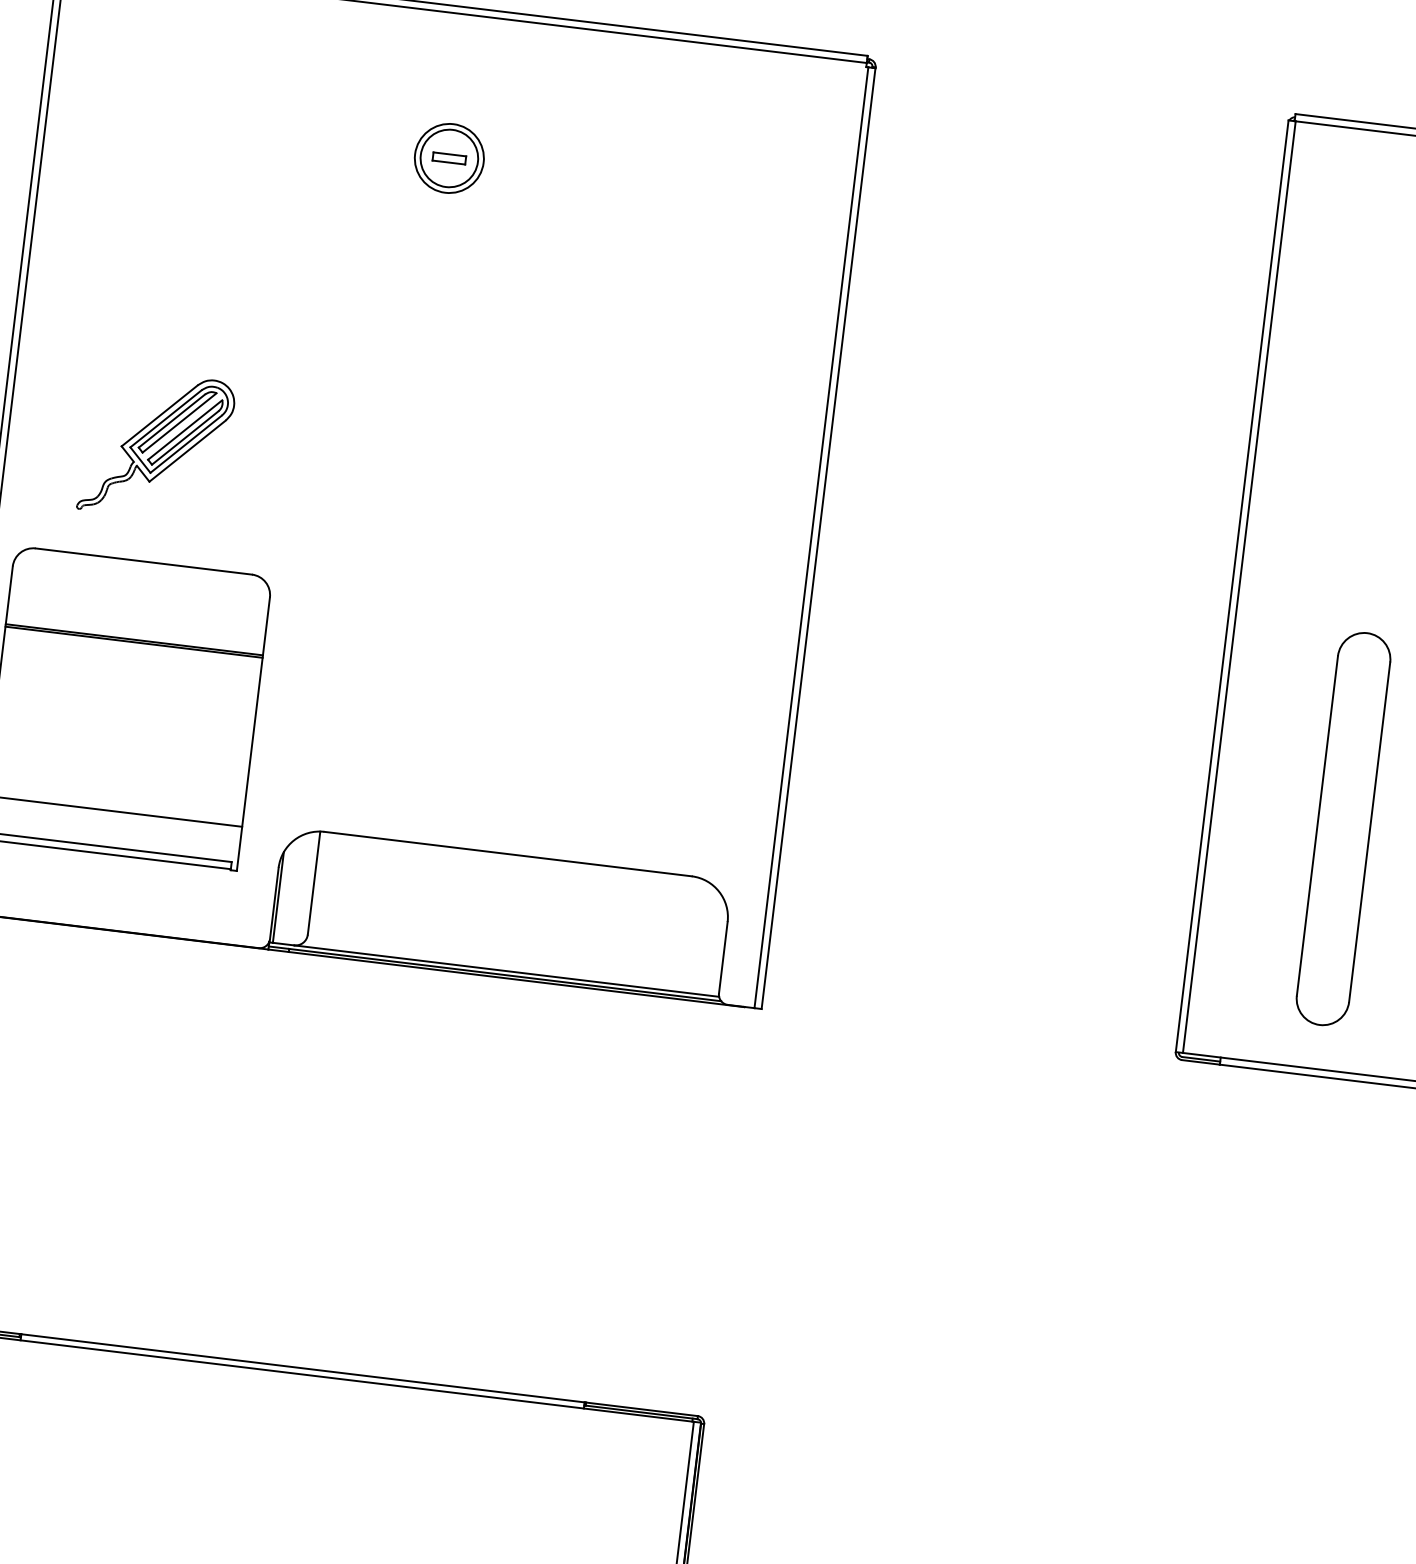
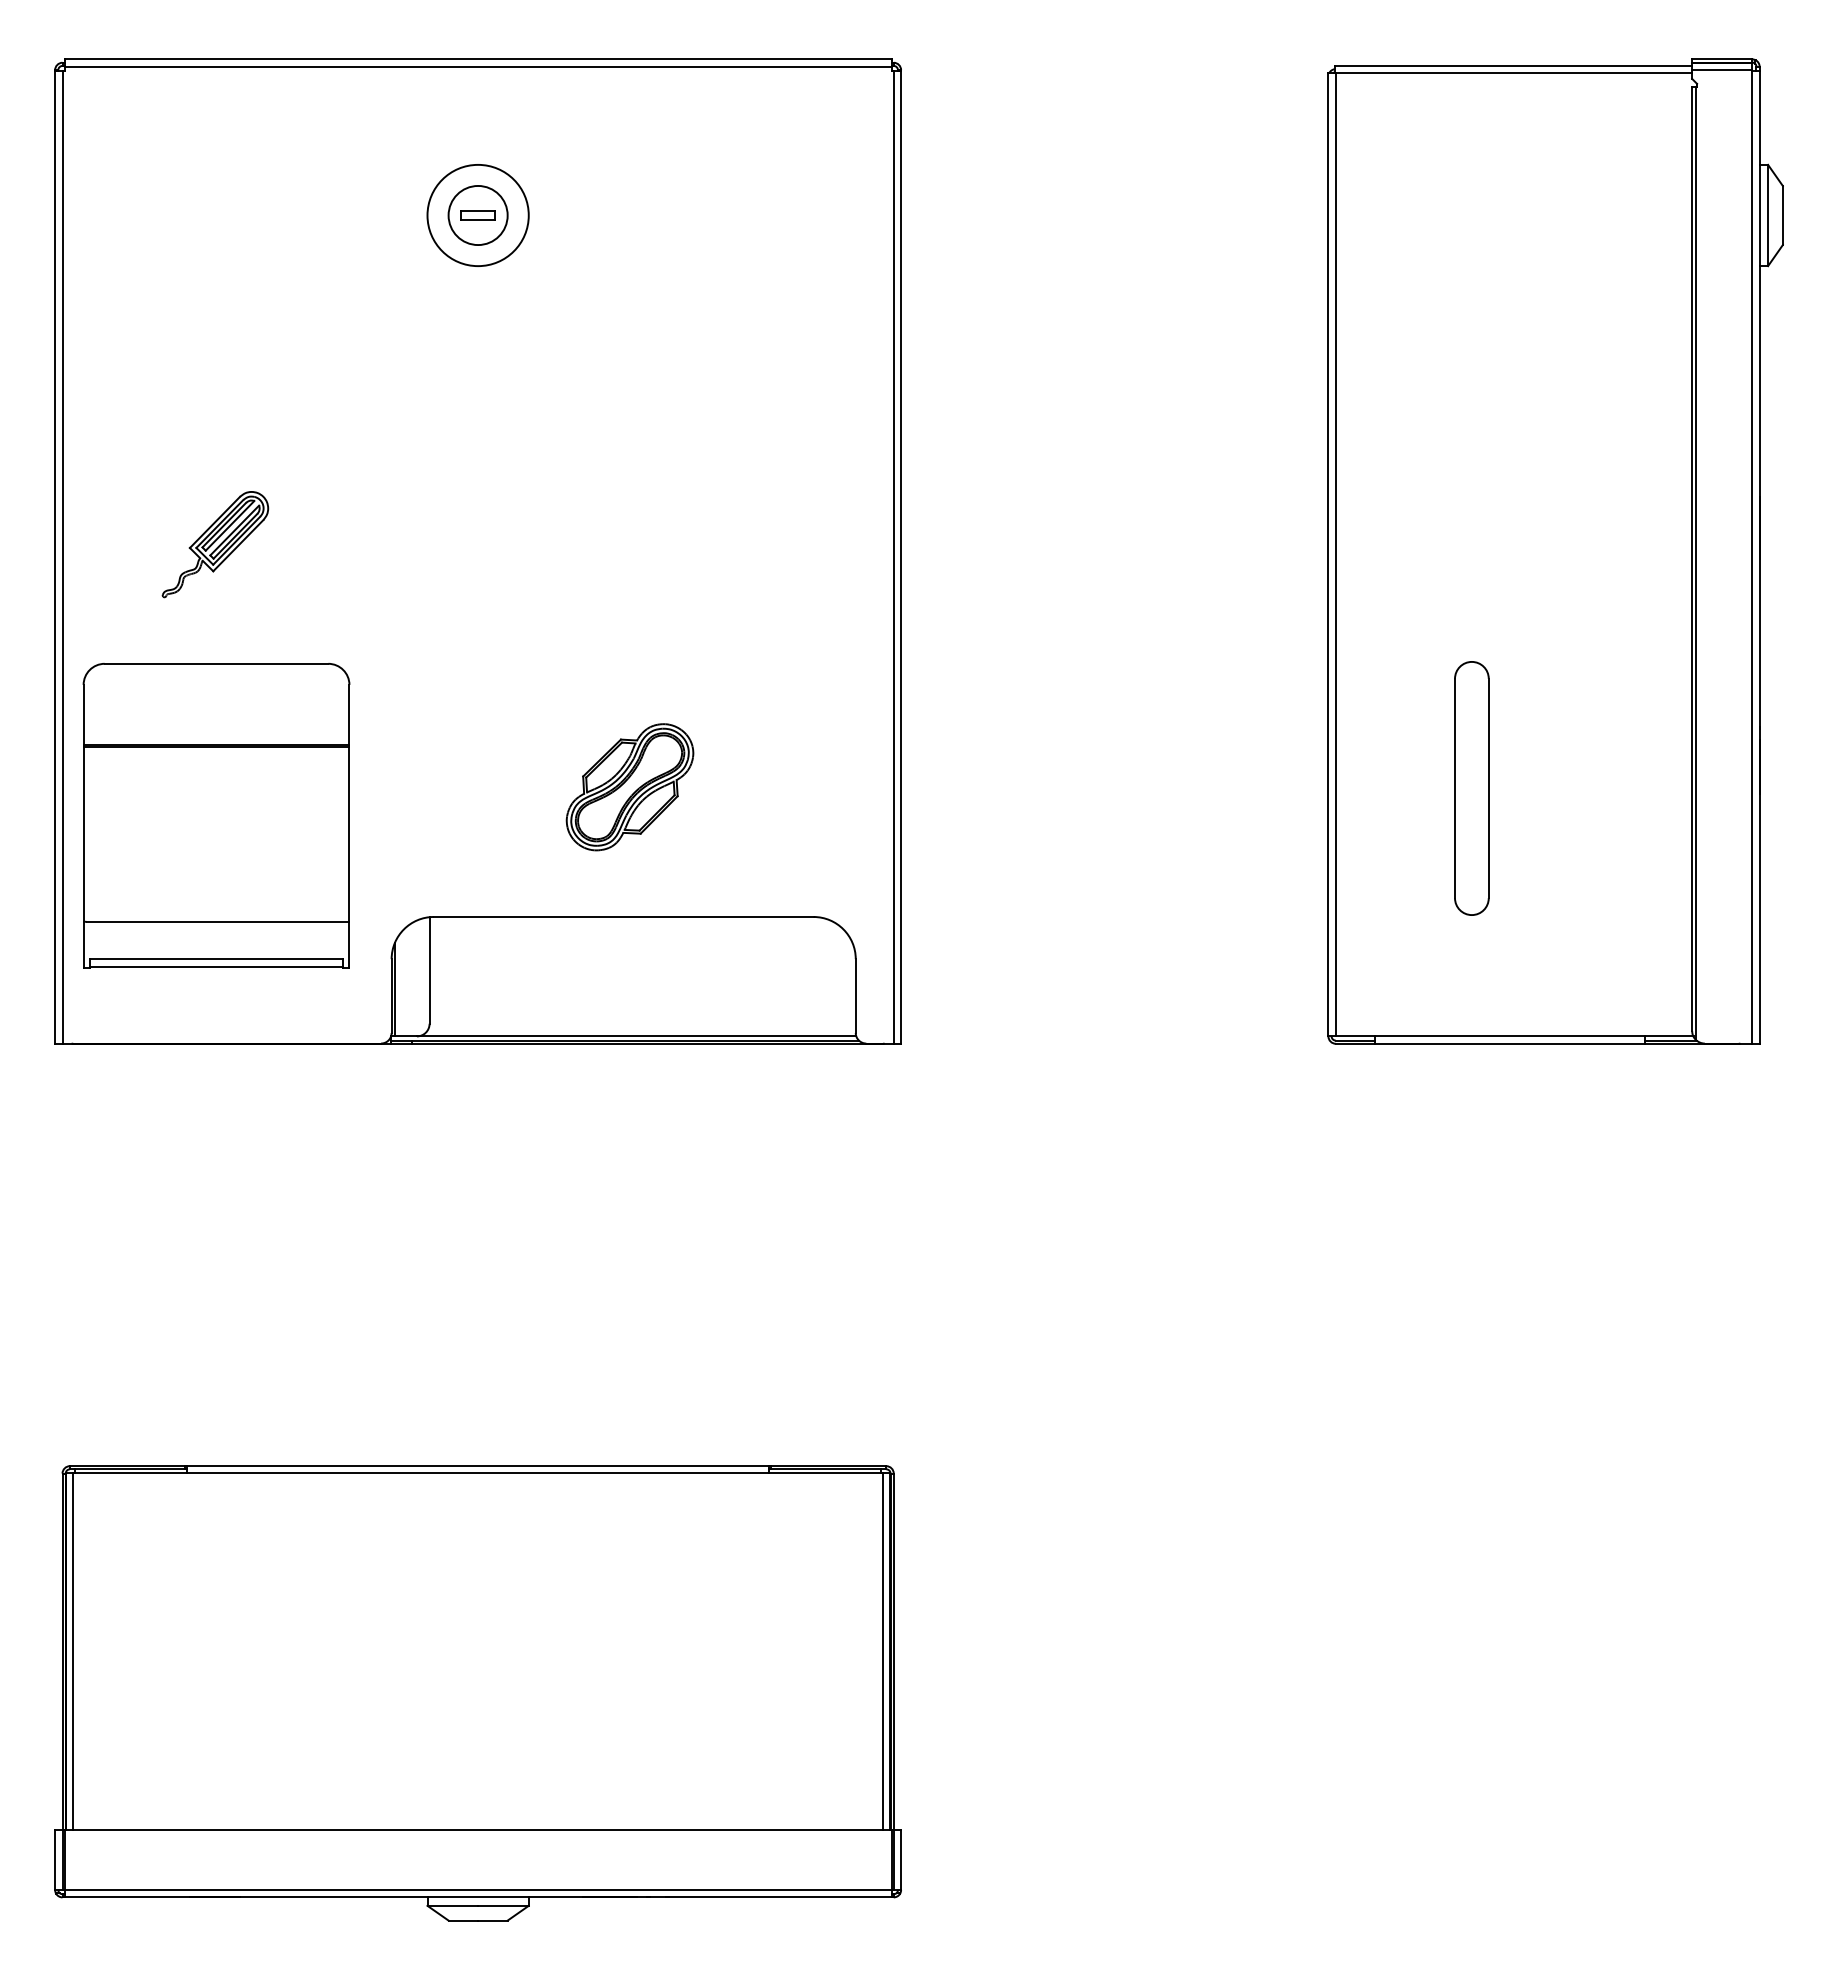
circle: (448, 158) -> (477, 215), size x1.43
part: (156, 445) -> (215, 544), size x0.71
part: (528, 729) -> (629, 787), added
part: (1343, 829) -> (1471, 788), size x0.62

